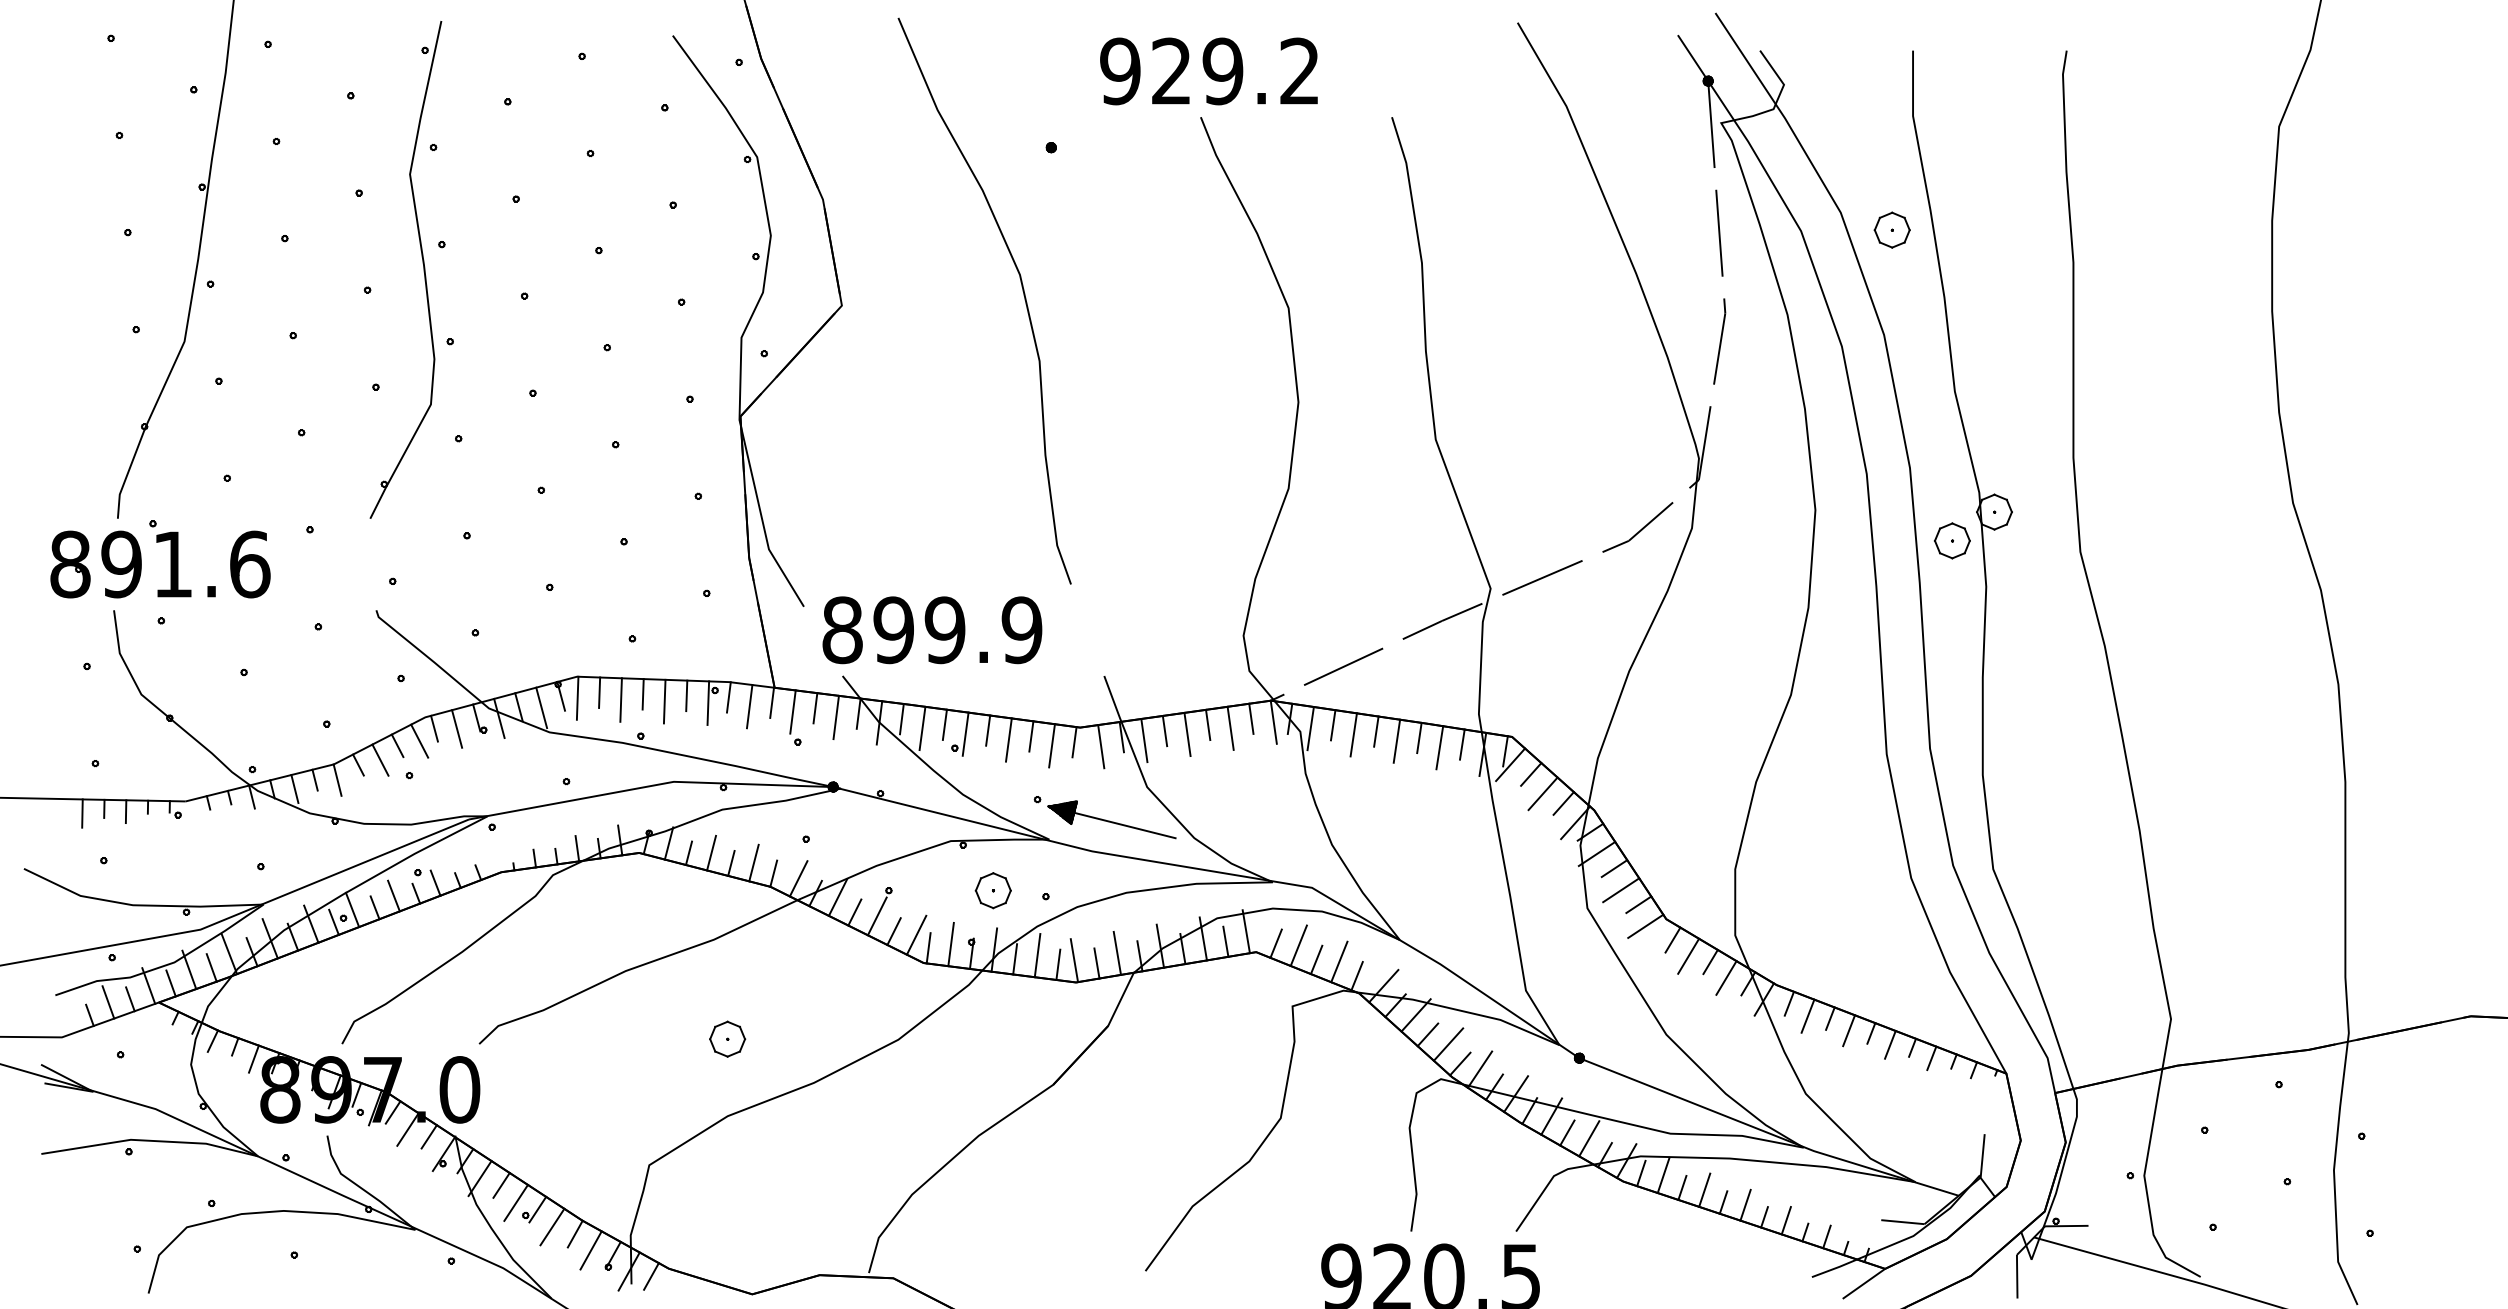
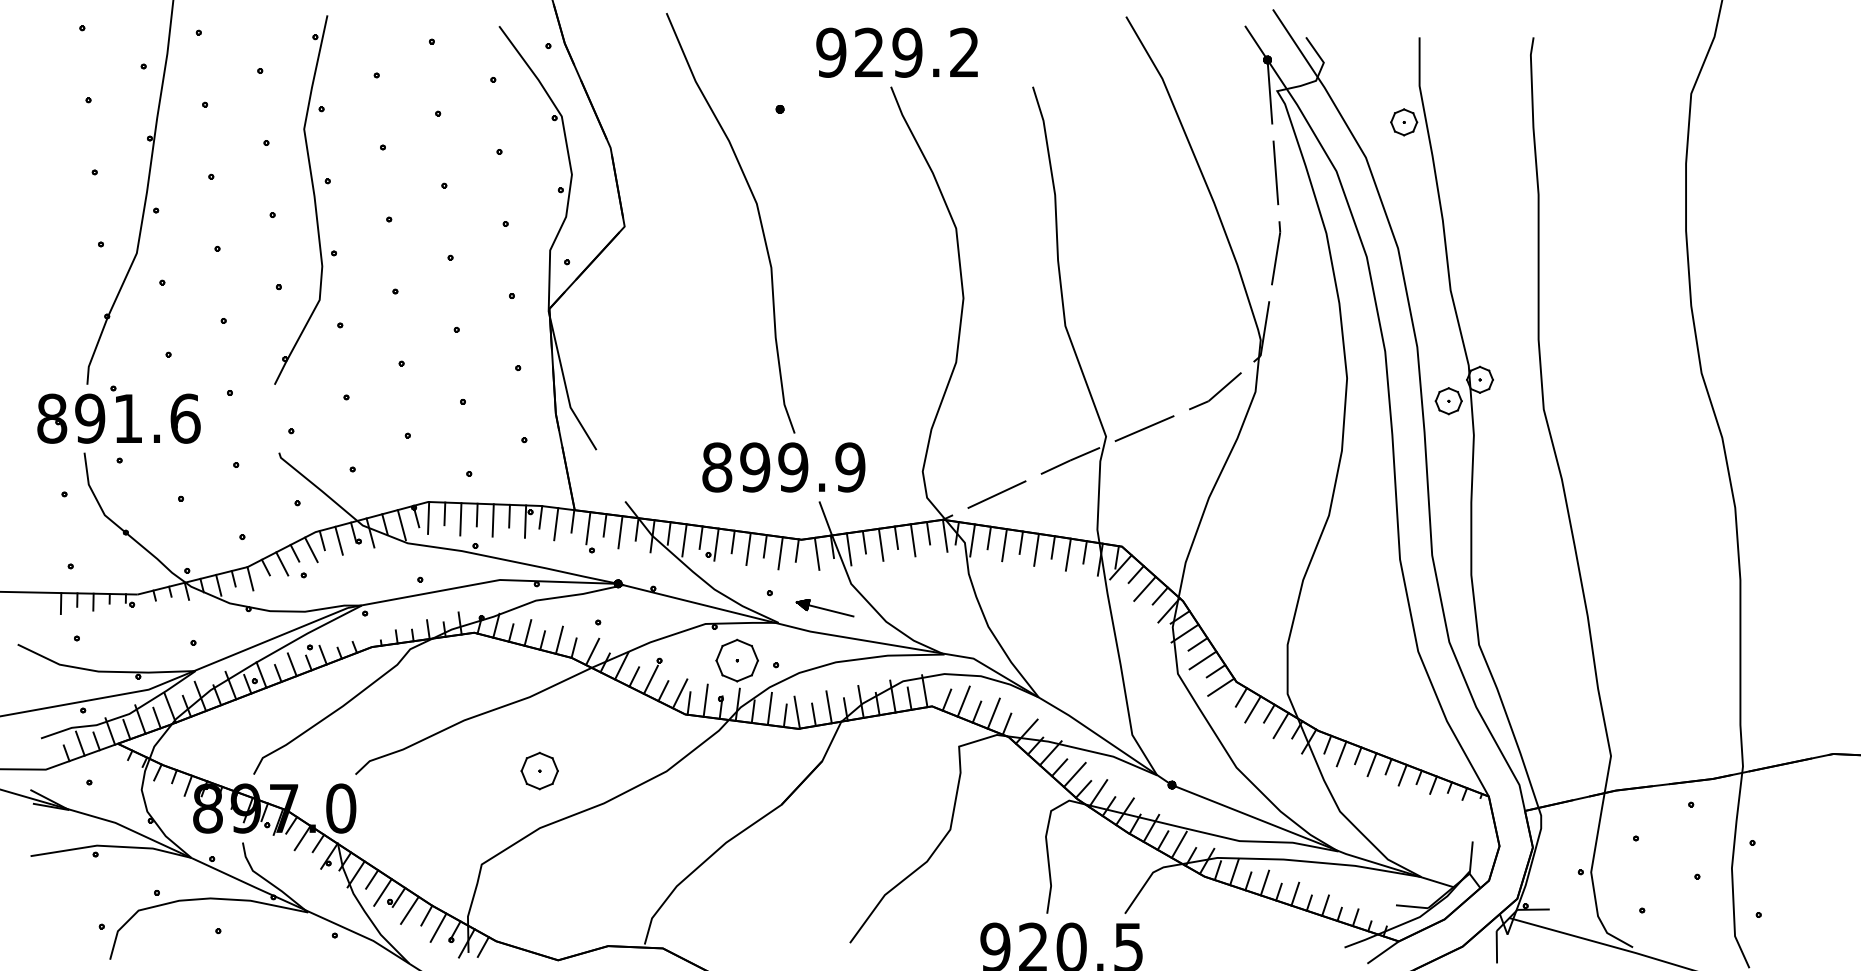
part: (1891, 229) -> (1403, 121), moved
text: (932, 630) -> (783, 467), moved
part: (1111, 819) -> (824, 607), size x0.6
part: (992, 890) -> (736, 660), size x1.6
part: (727, 1038) -> (539, 770), size x1.4

